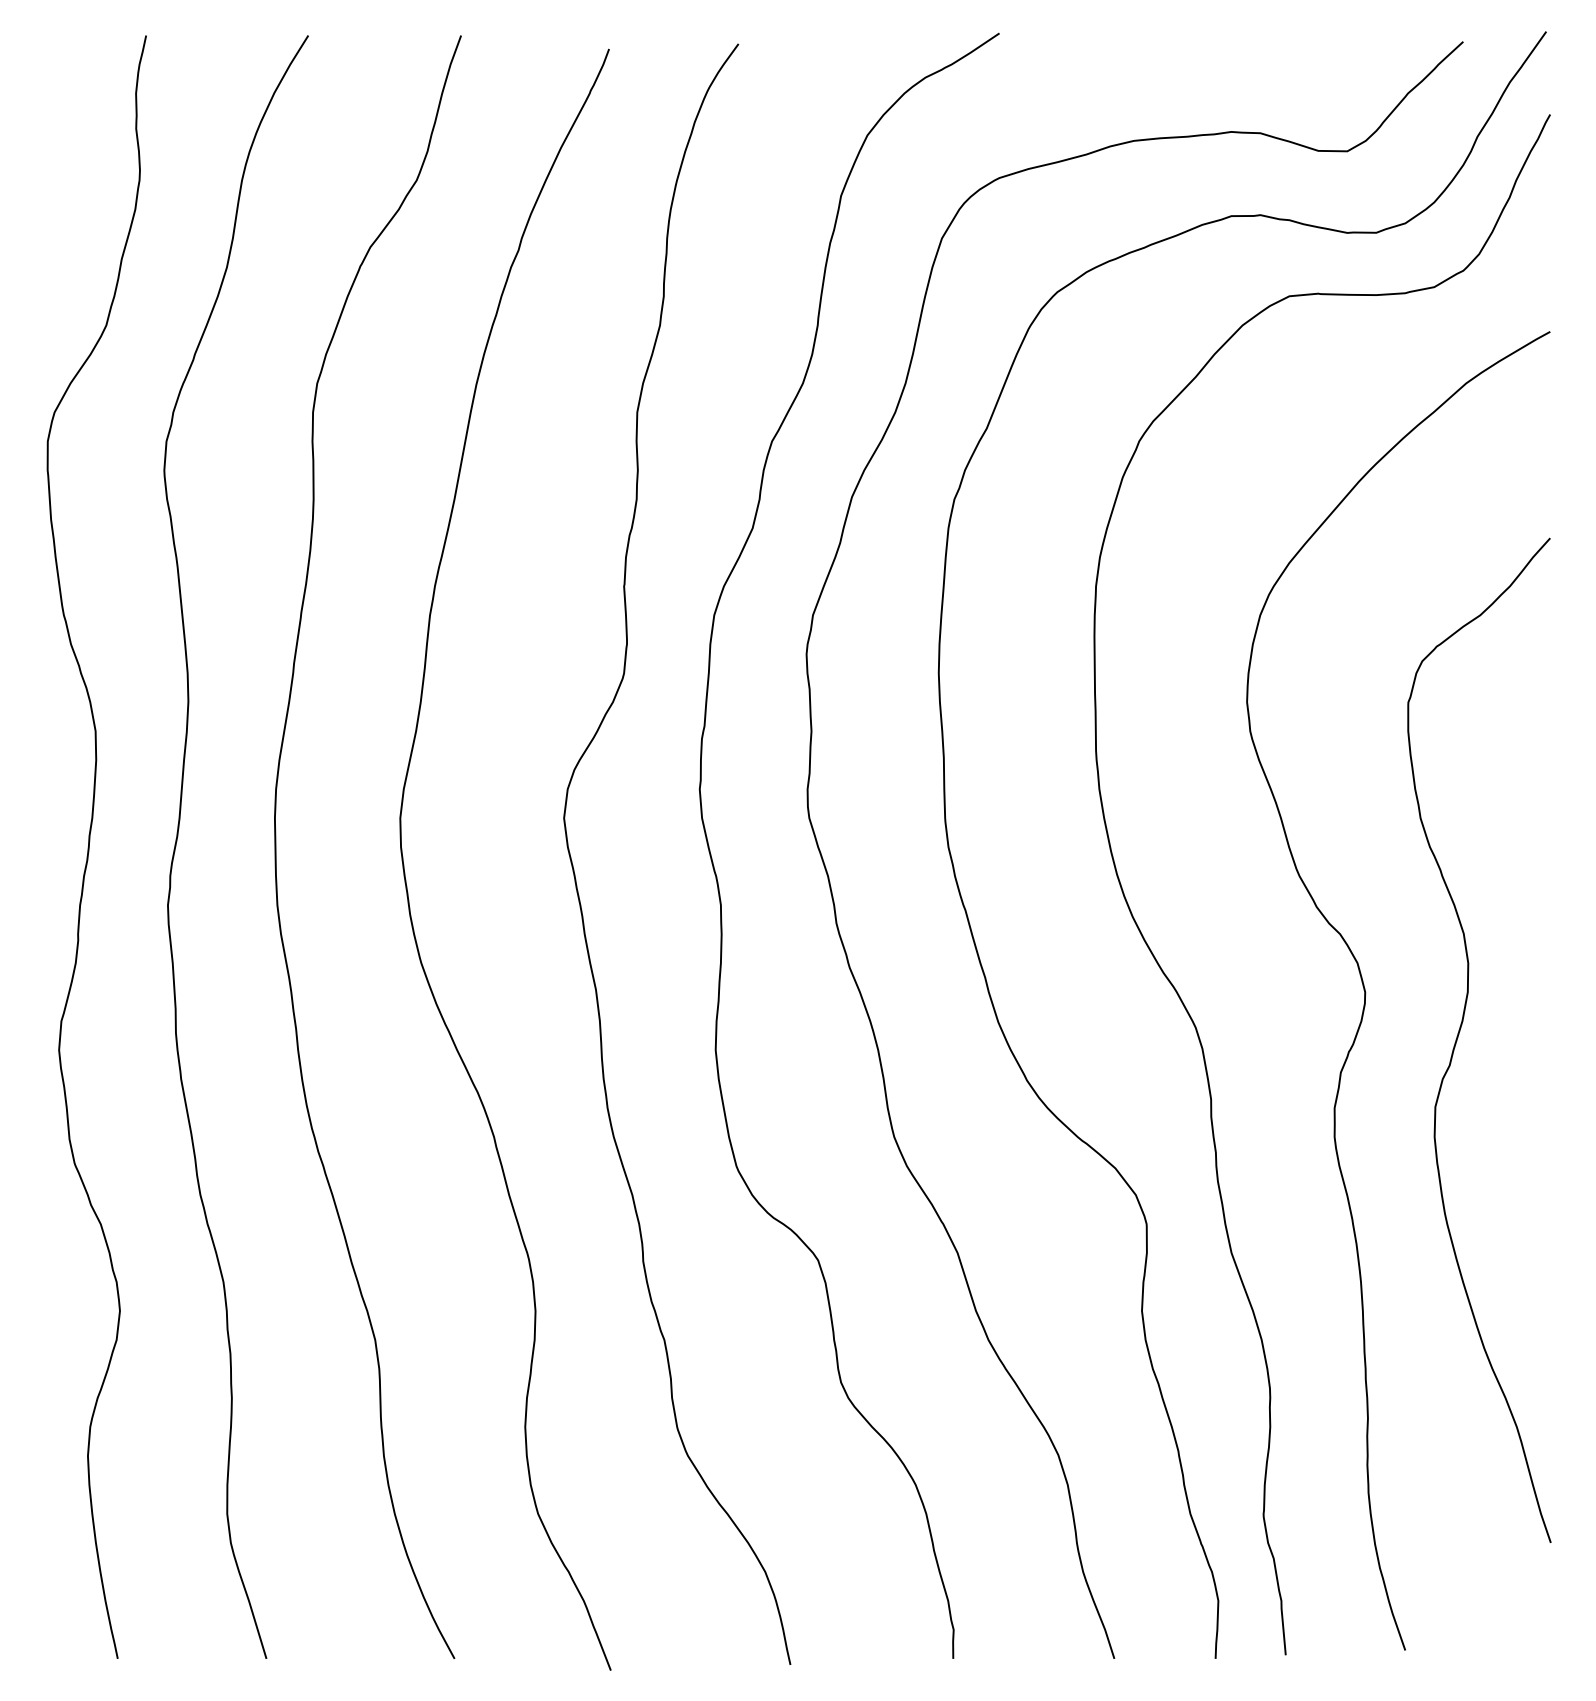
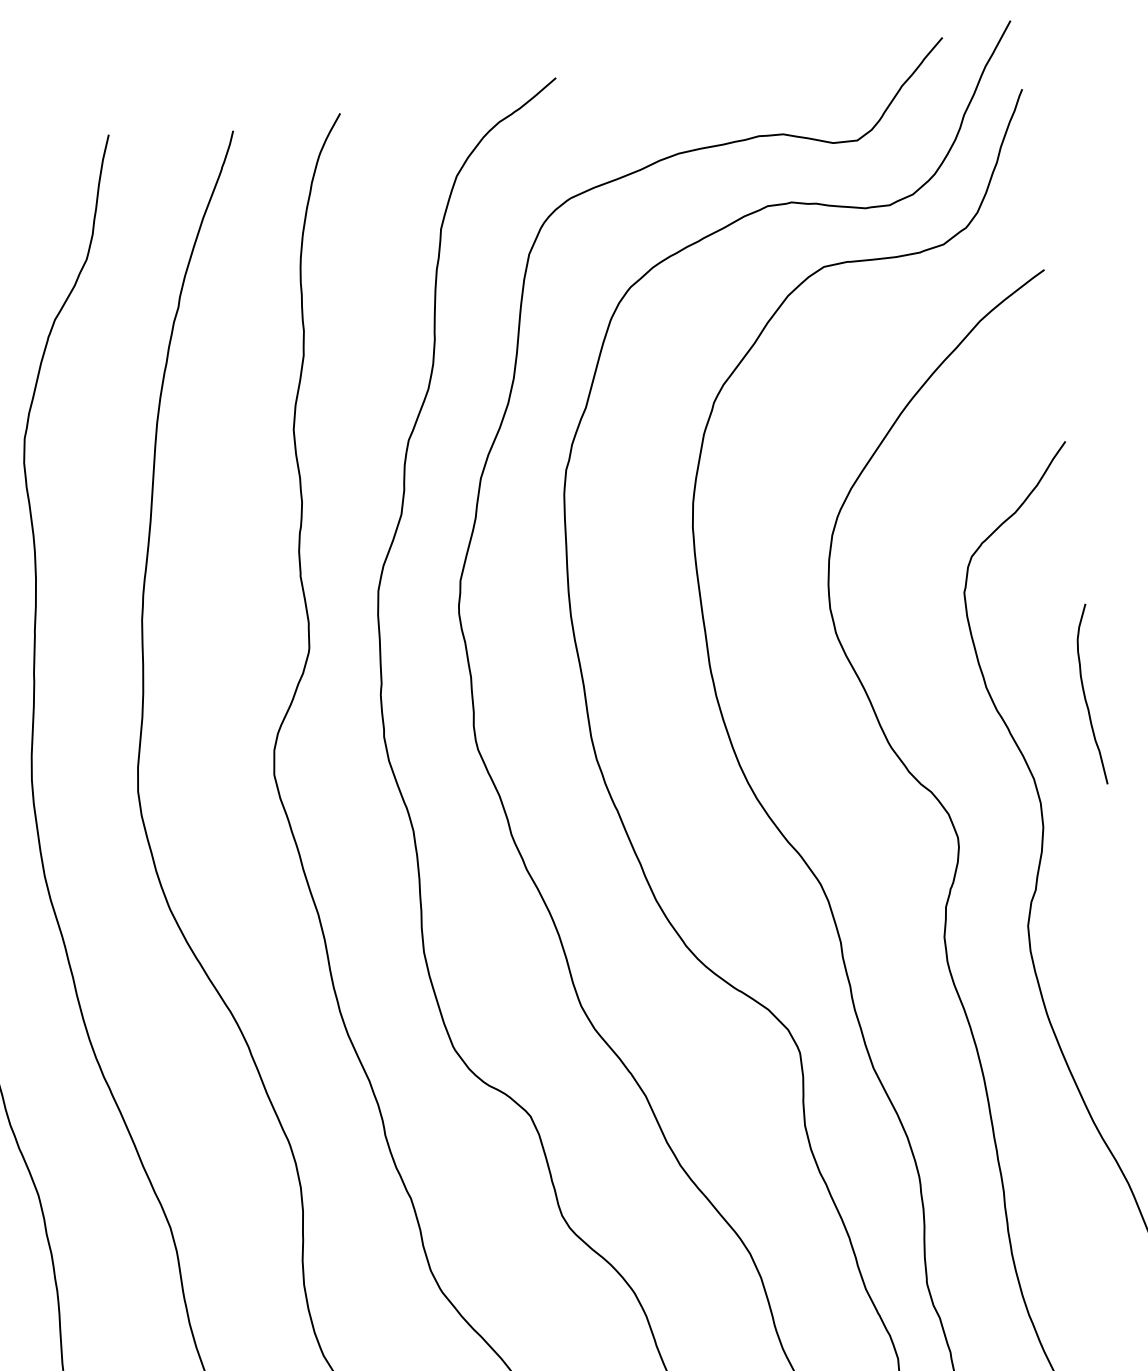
curve: (1536, 841) -> (1085, 694), added

